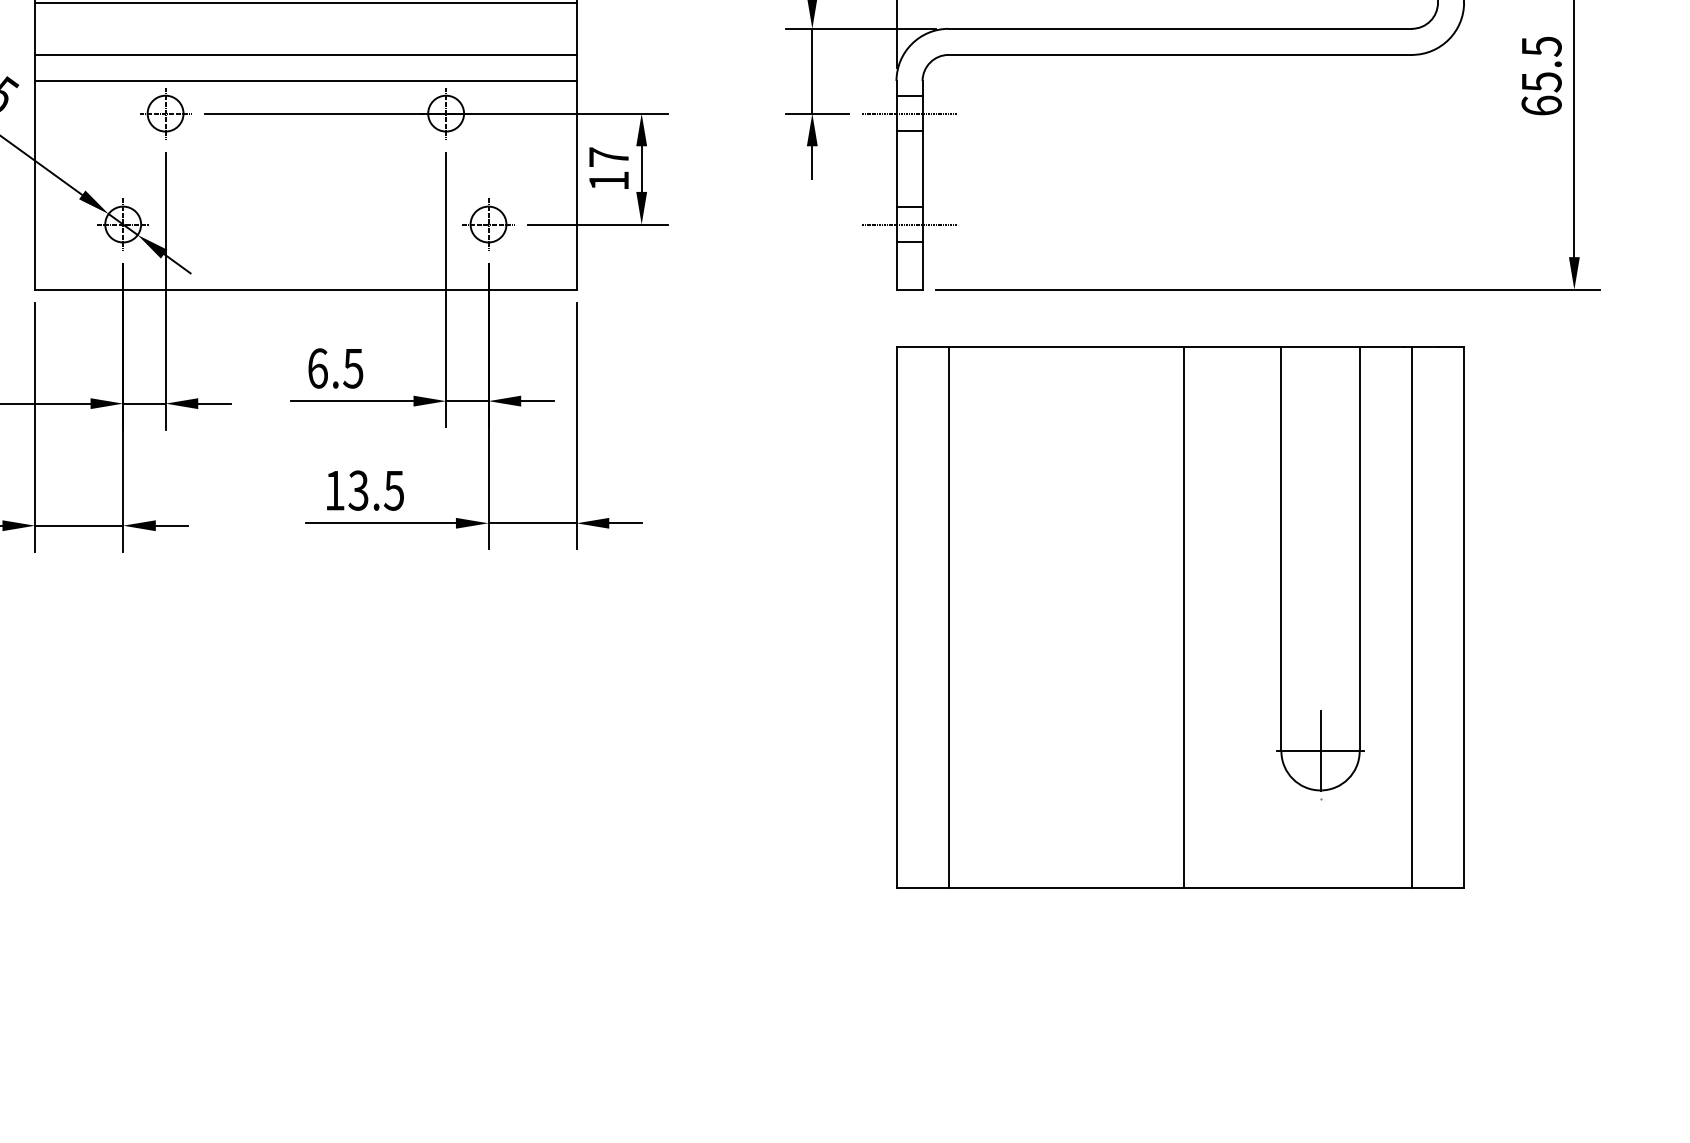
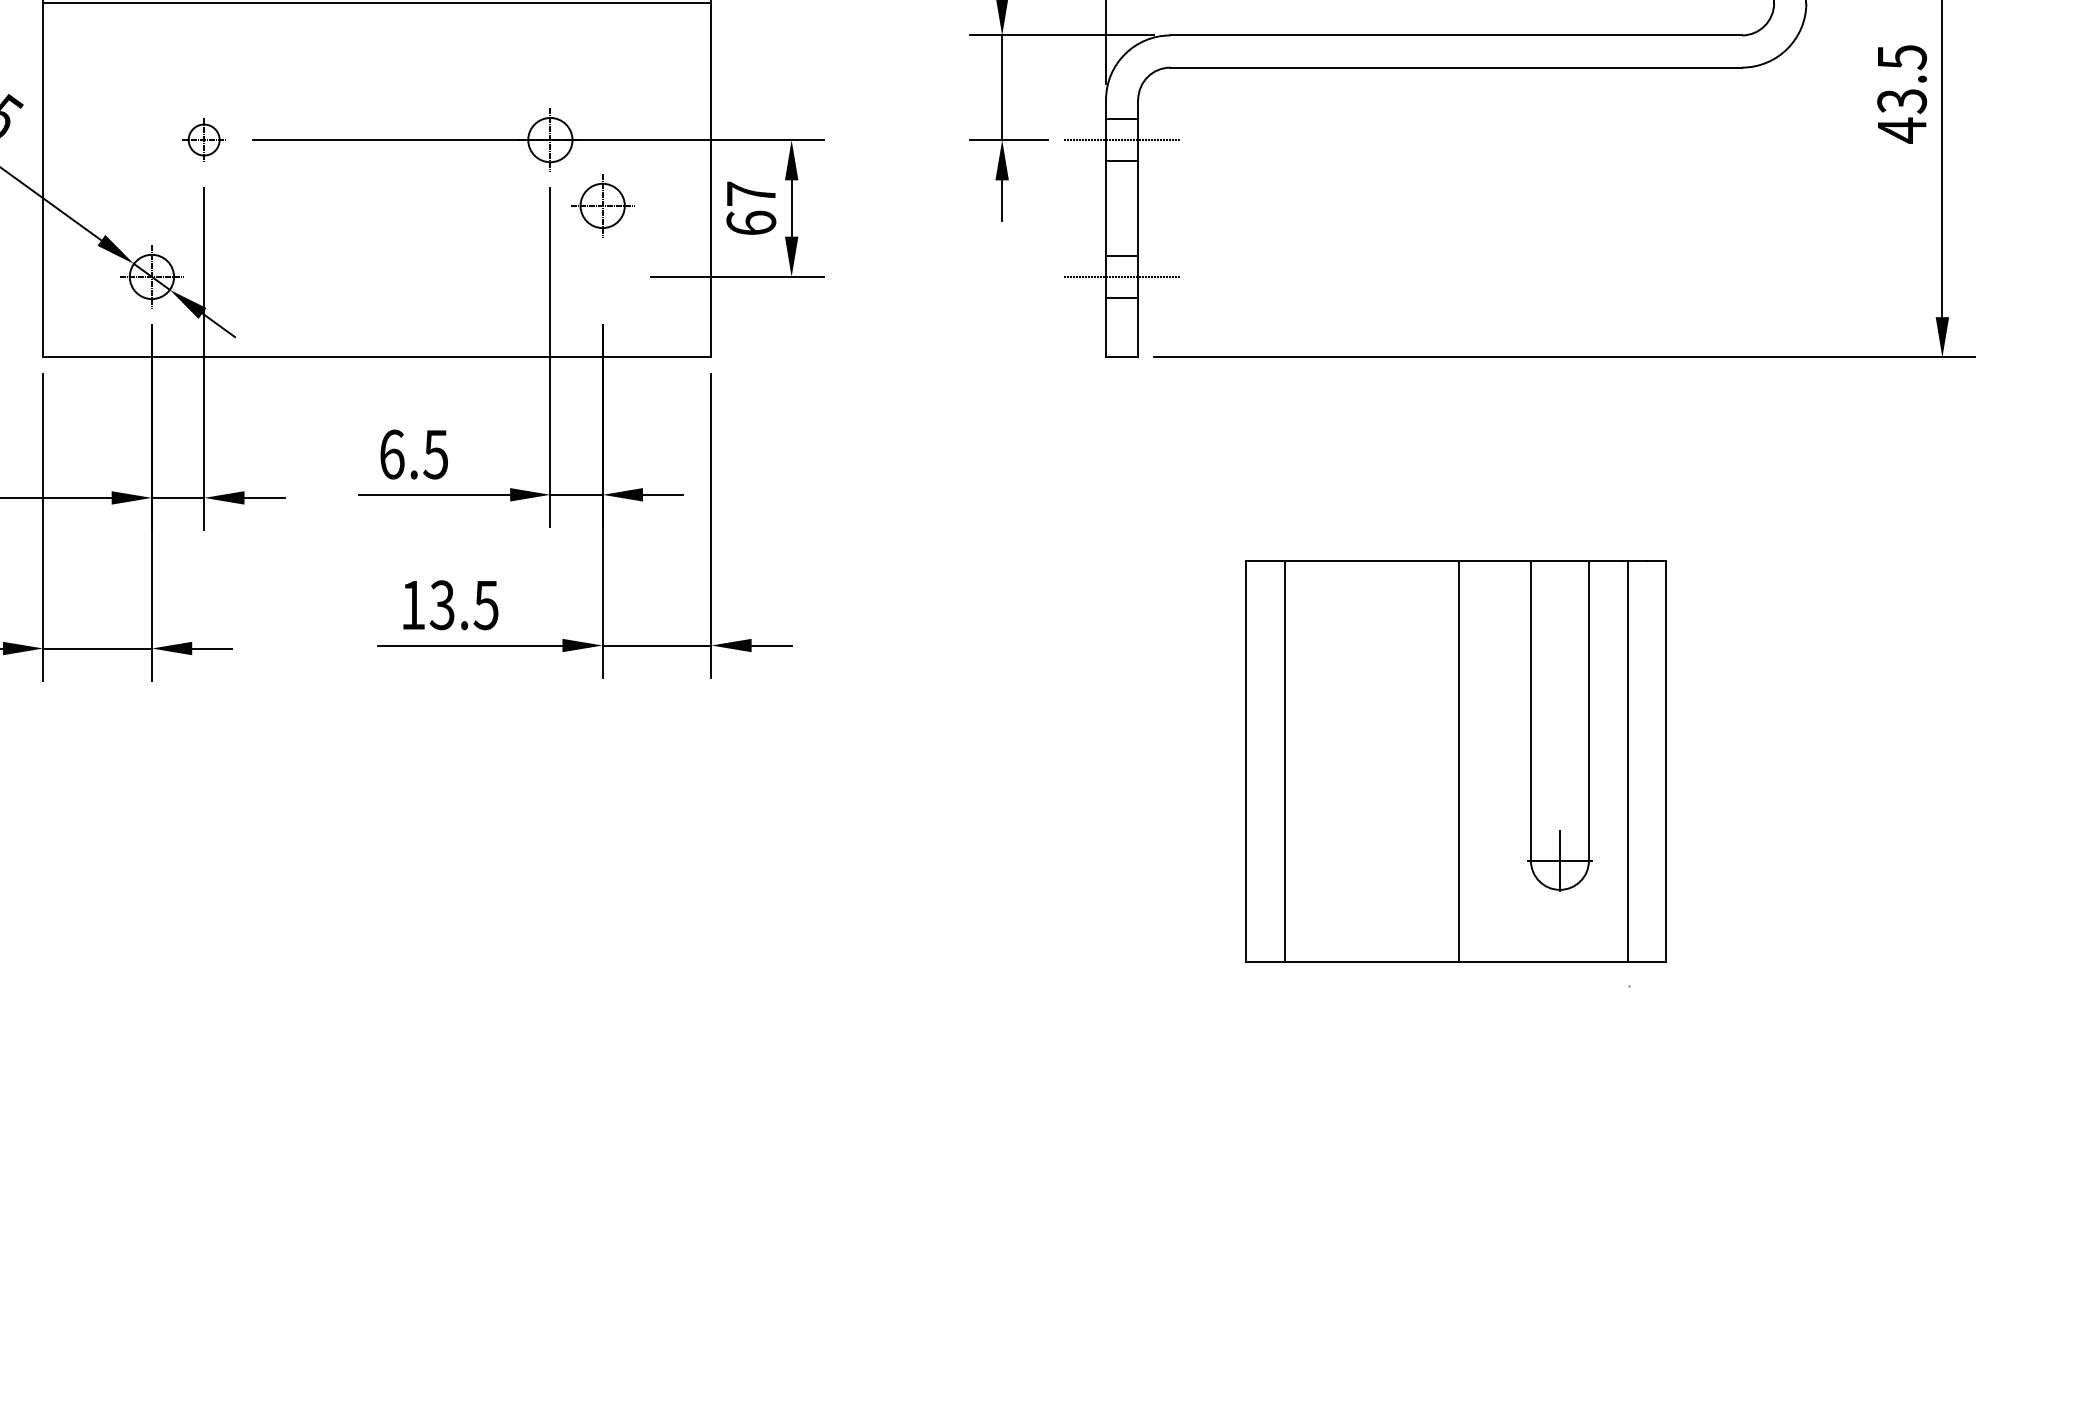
line: (306, 54) -> (377, 67), removed
line: (306, 80) -> (377, 99), removed
text: (1542, 94) -> (1902, 116), 65.5 -> 43.5
part: (164, 113) -> (203, 139), size x0.7
text: (609, 180) -> (751, 222), 17 -> 67
part: (488, 224) -> (602, 205), moved
part: (1179, 617) -> (1455, 761), size x0.6

